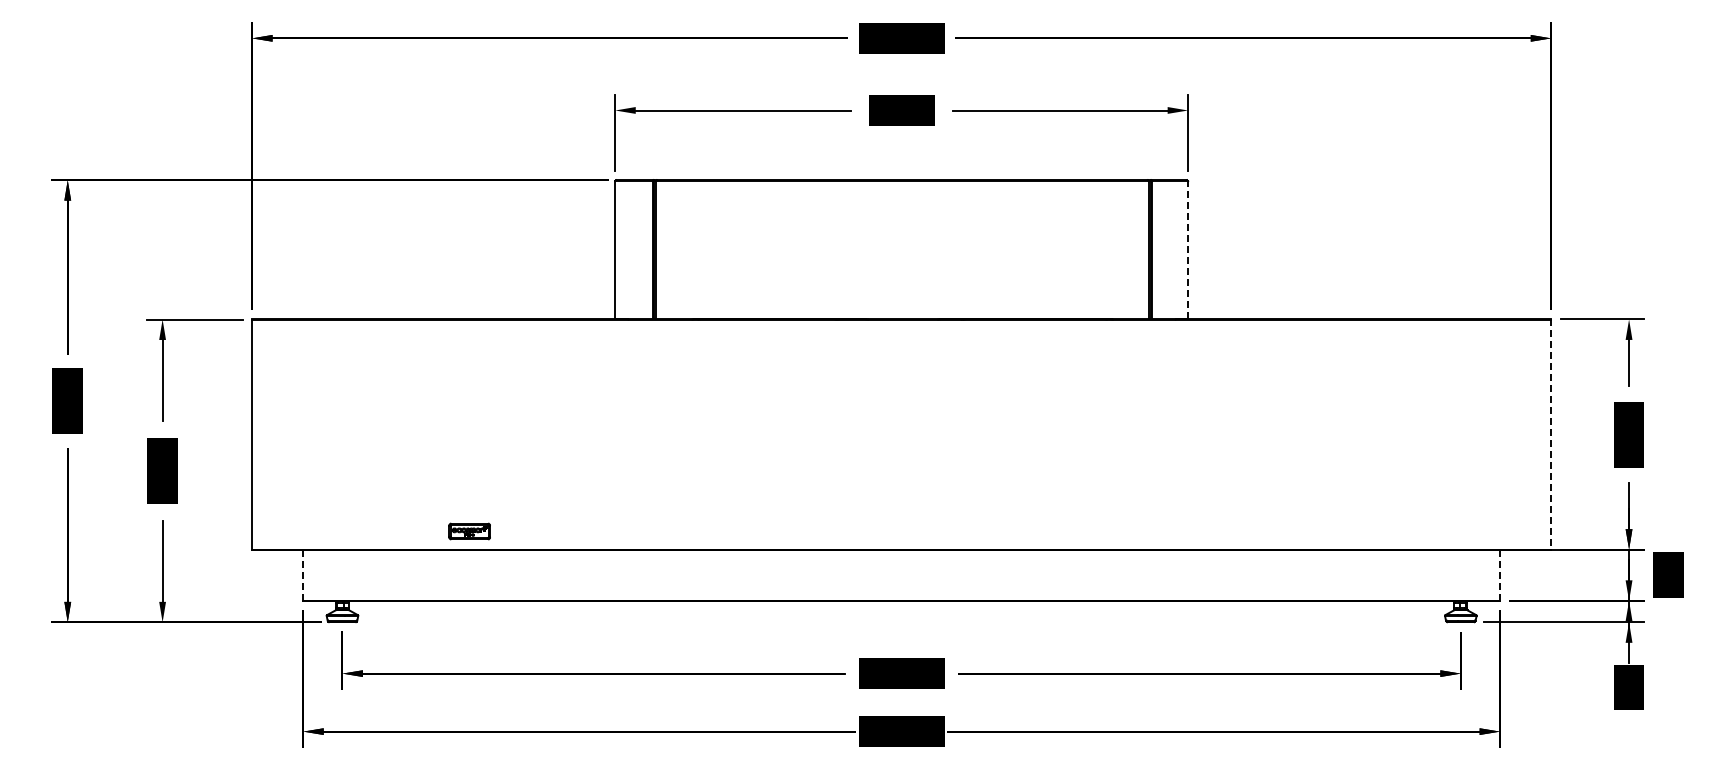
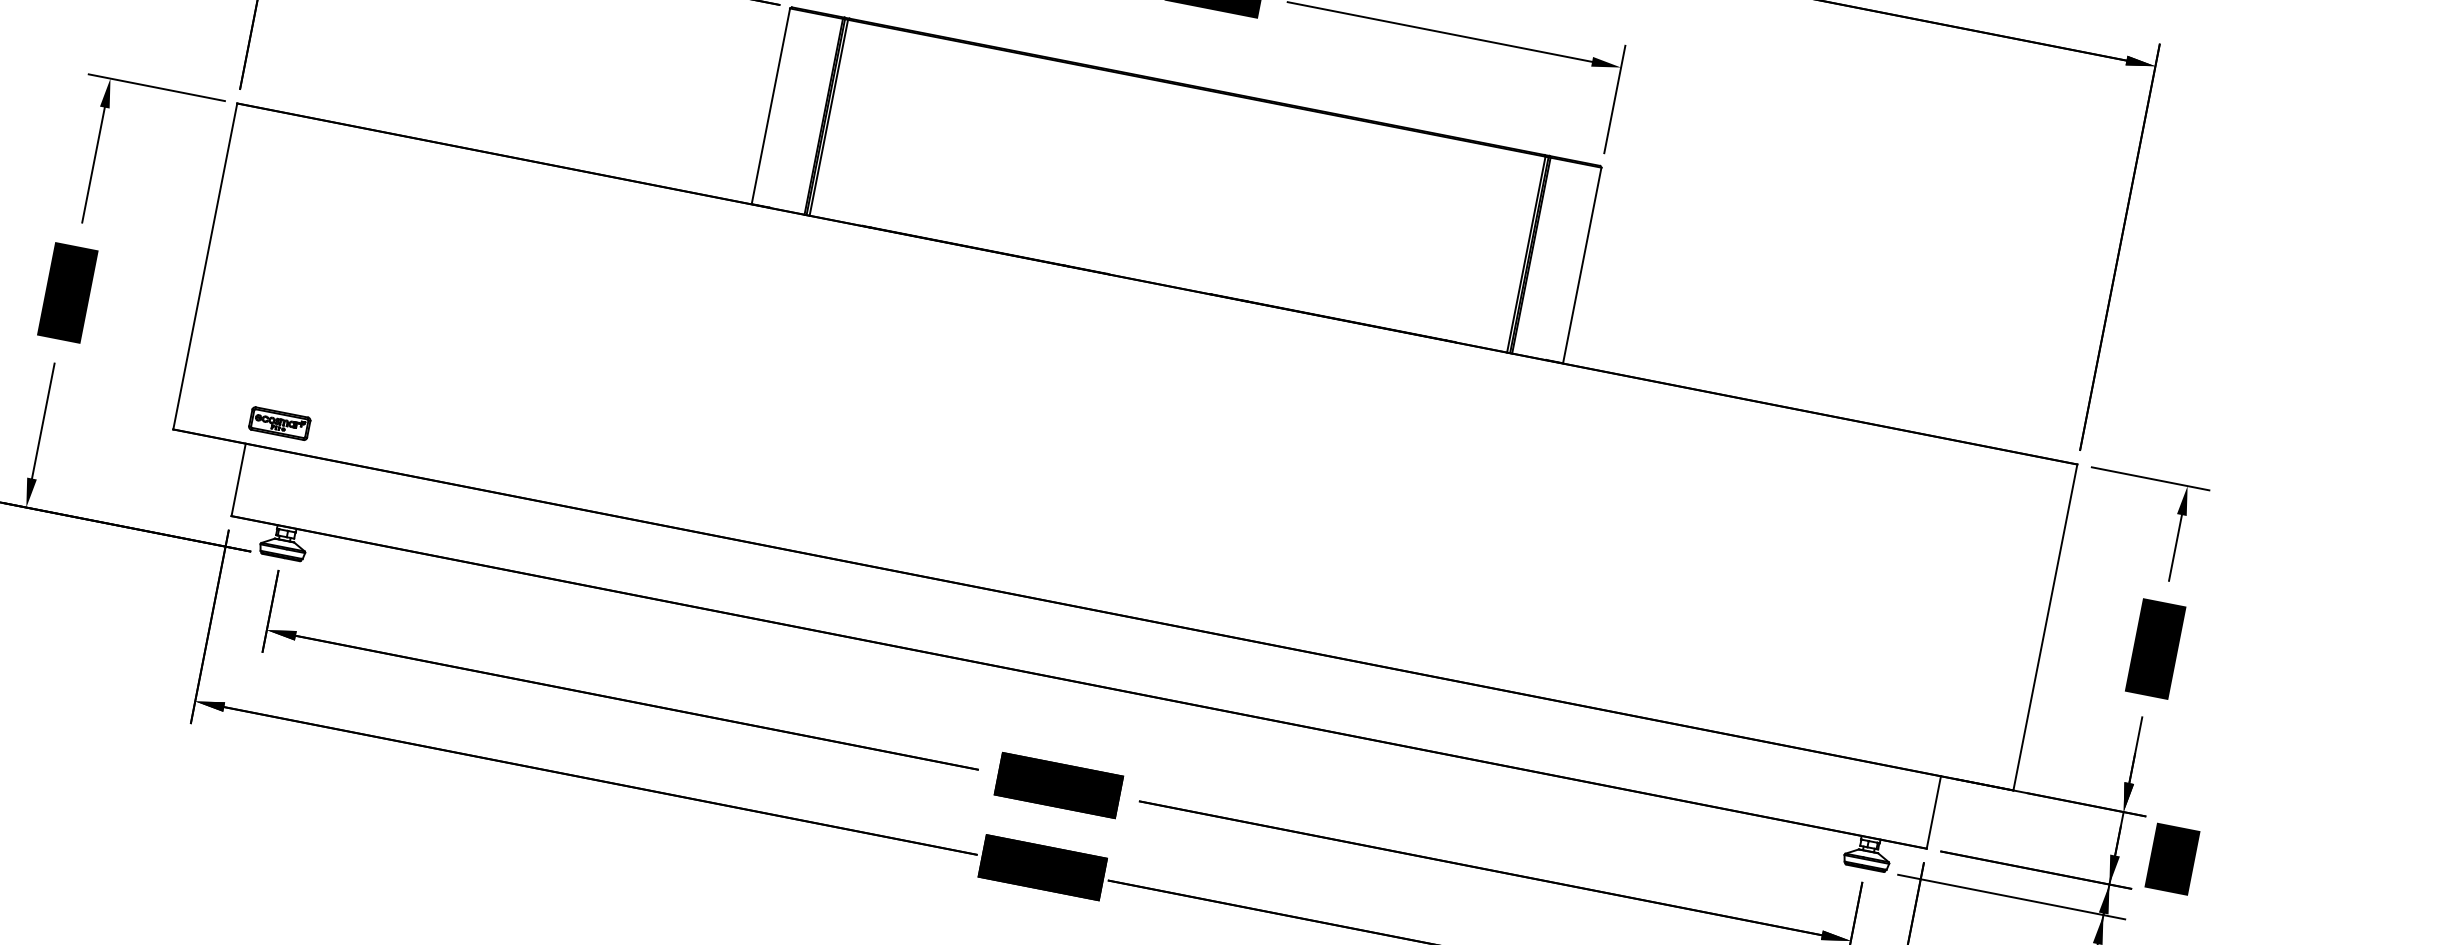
line: (1188, 249) -> (1583, 264), dashed -> solid
line: (1551, 435) -> (2045, 628), dashed -> solid
part: (469, 531) -> (279, 423), moved
line: (303, 575) -> (238, 480), dashed -> solid
line: (1500, 575) -> (1934, 812), dashed -> solid

